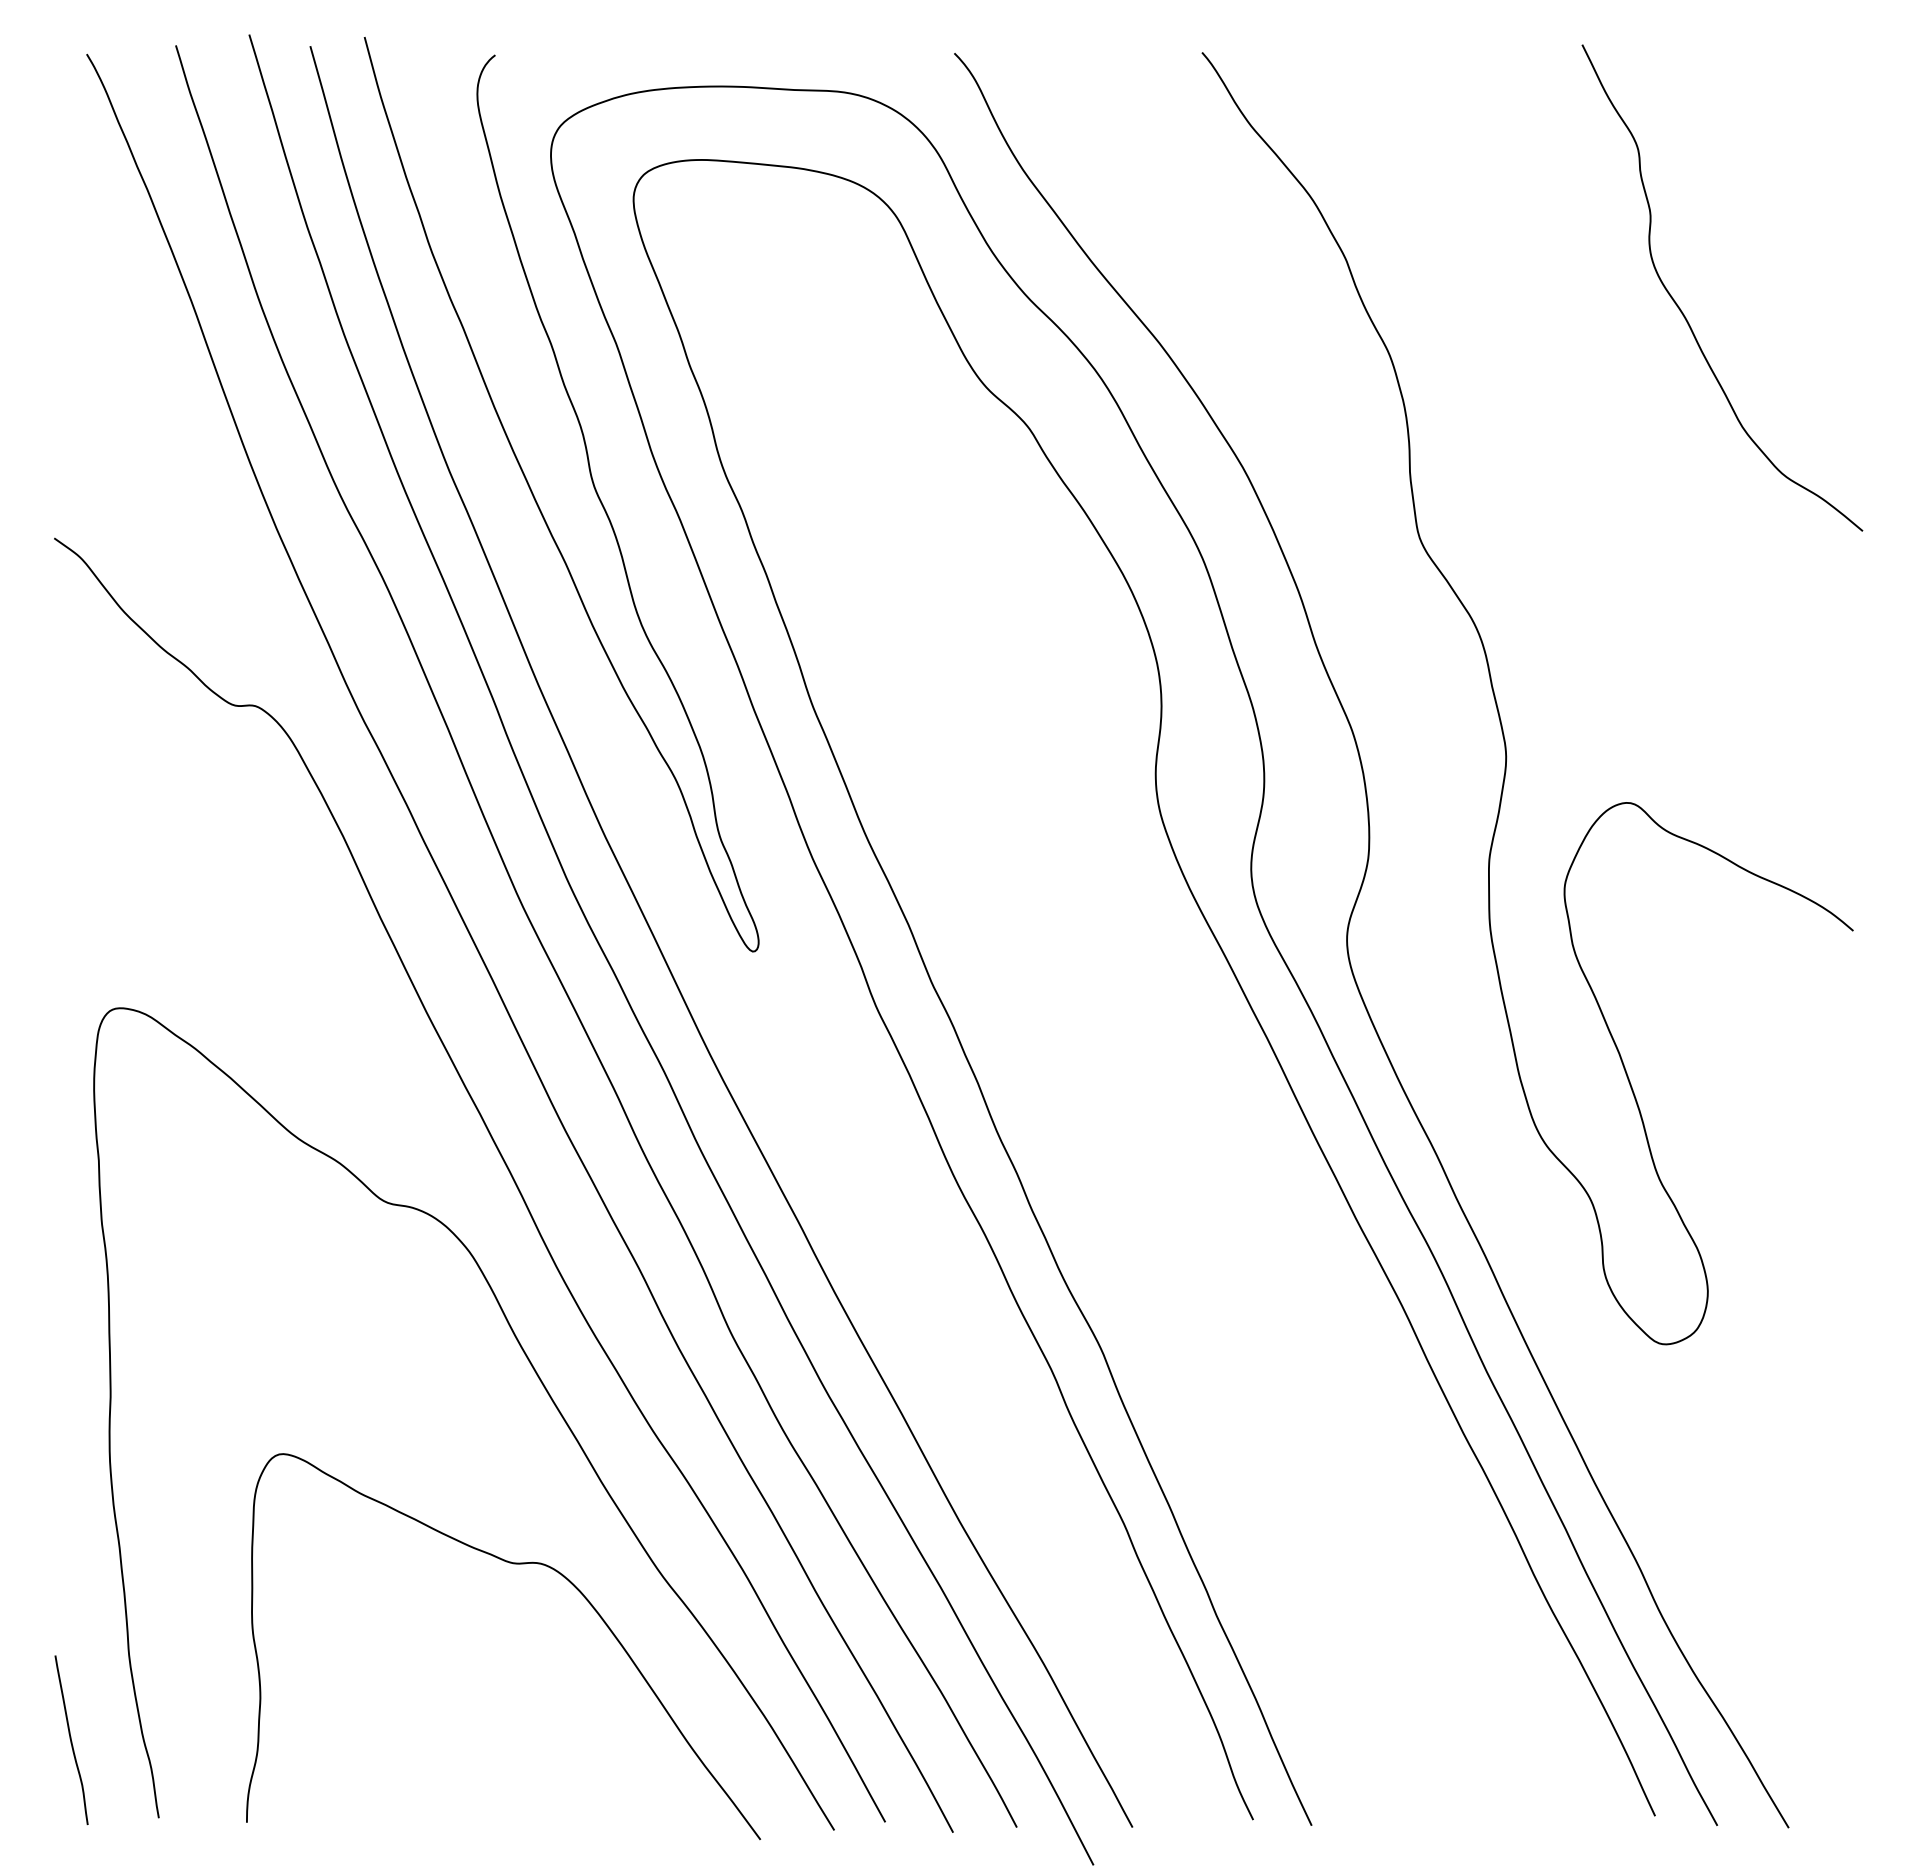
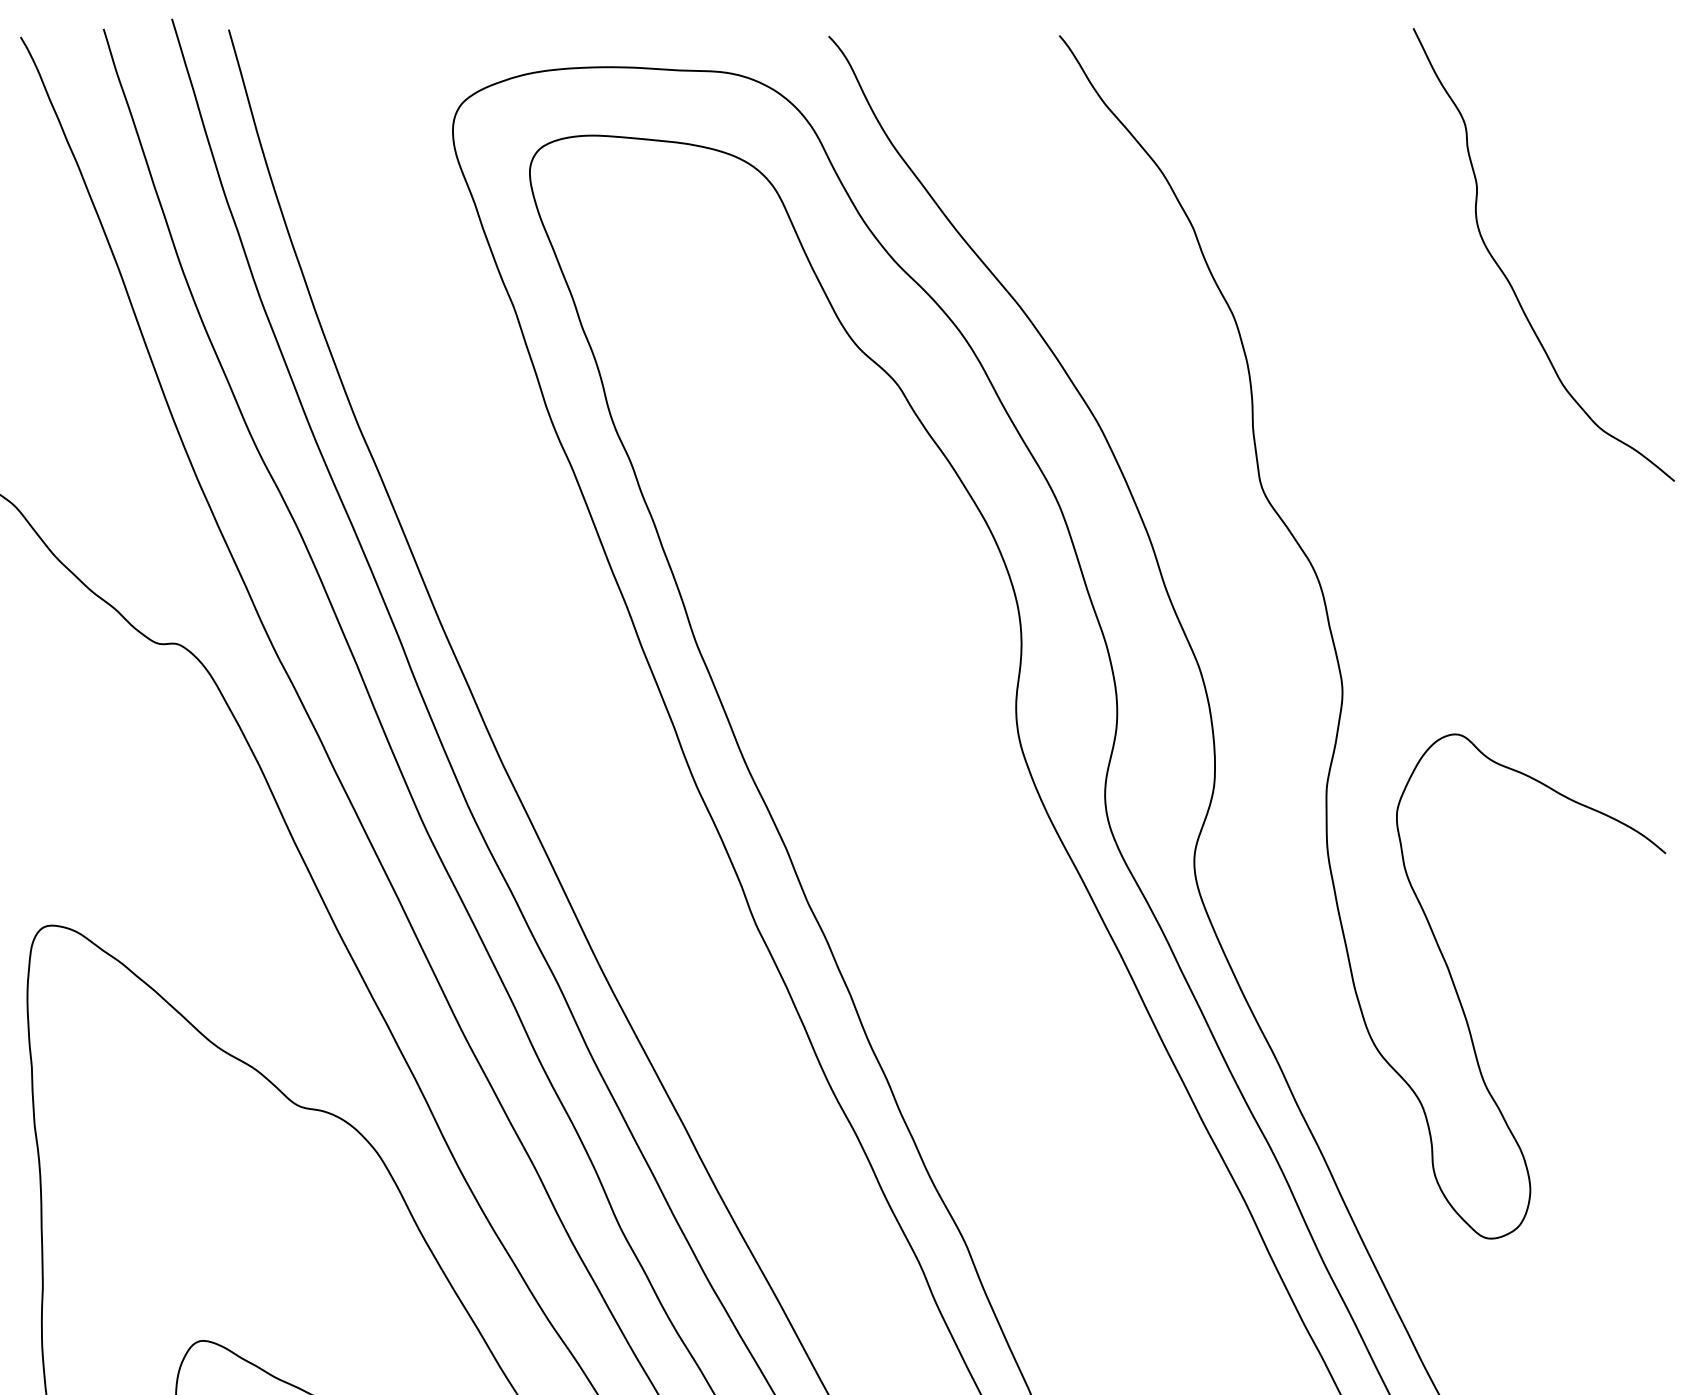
curve: (539, 506) -> (442, 458), removed

